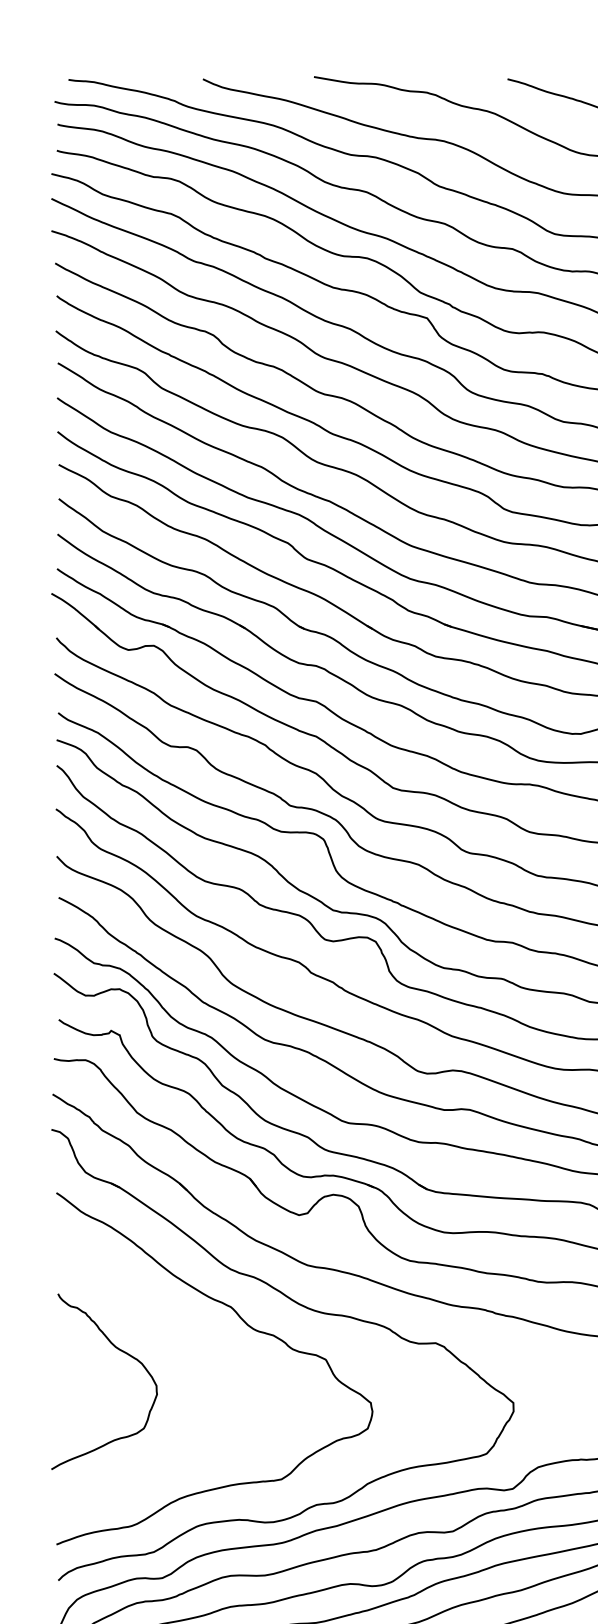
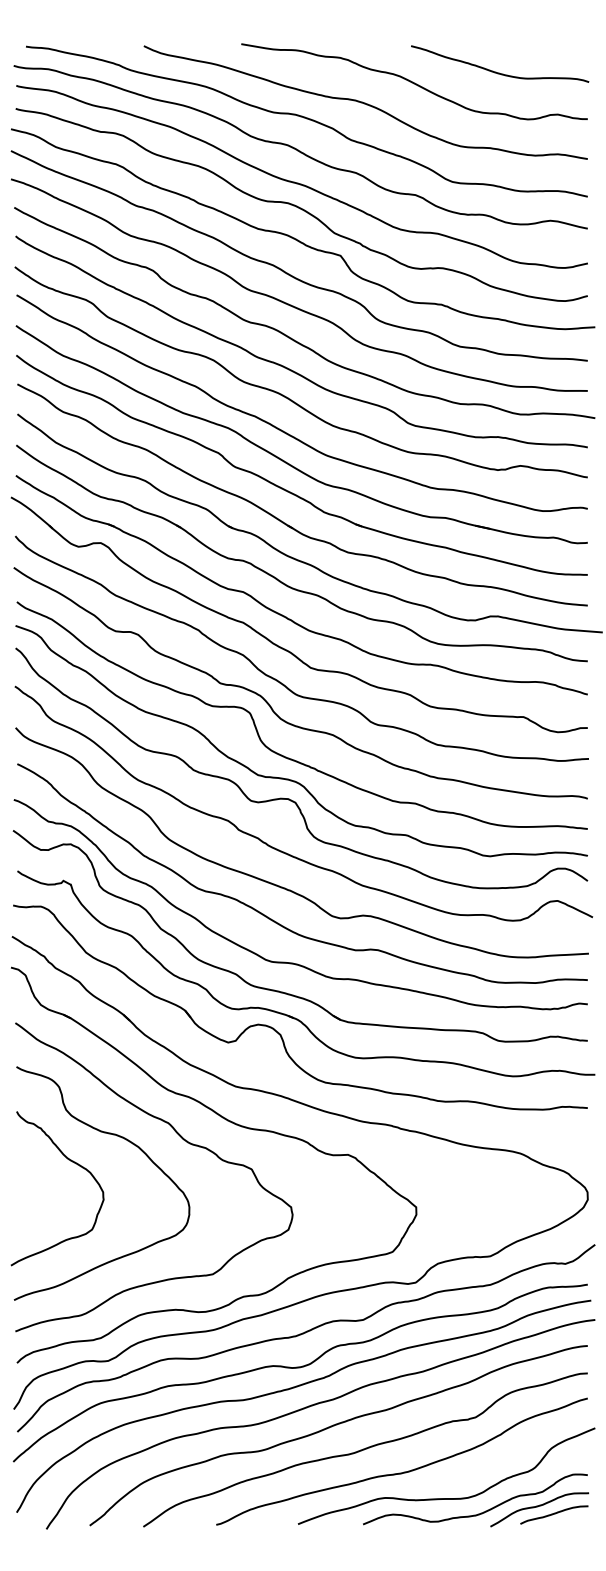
curve: (175, 1323) -> (119, 1137), added

